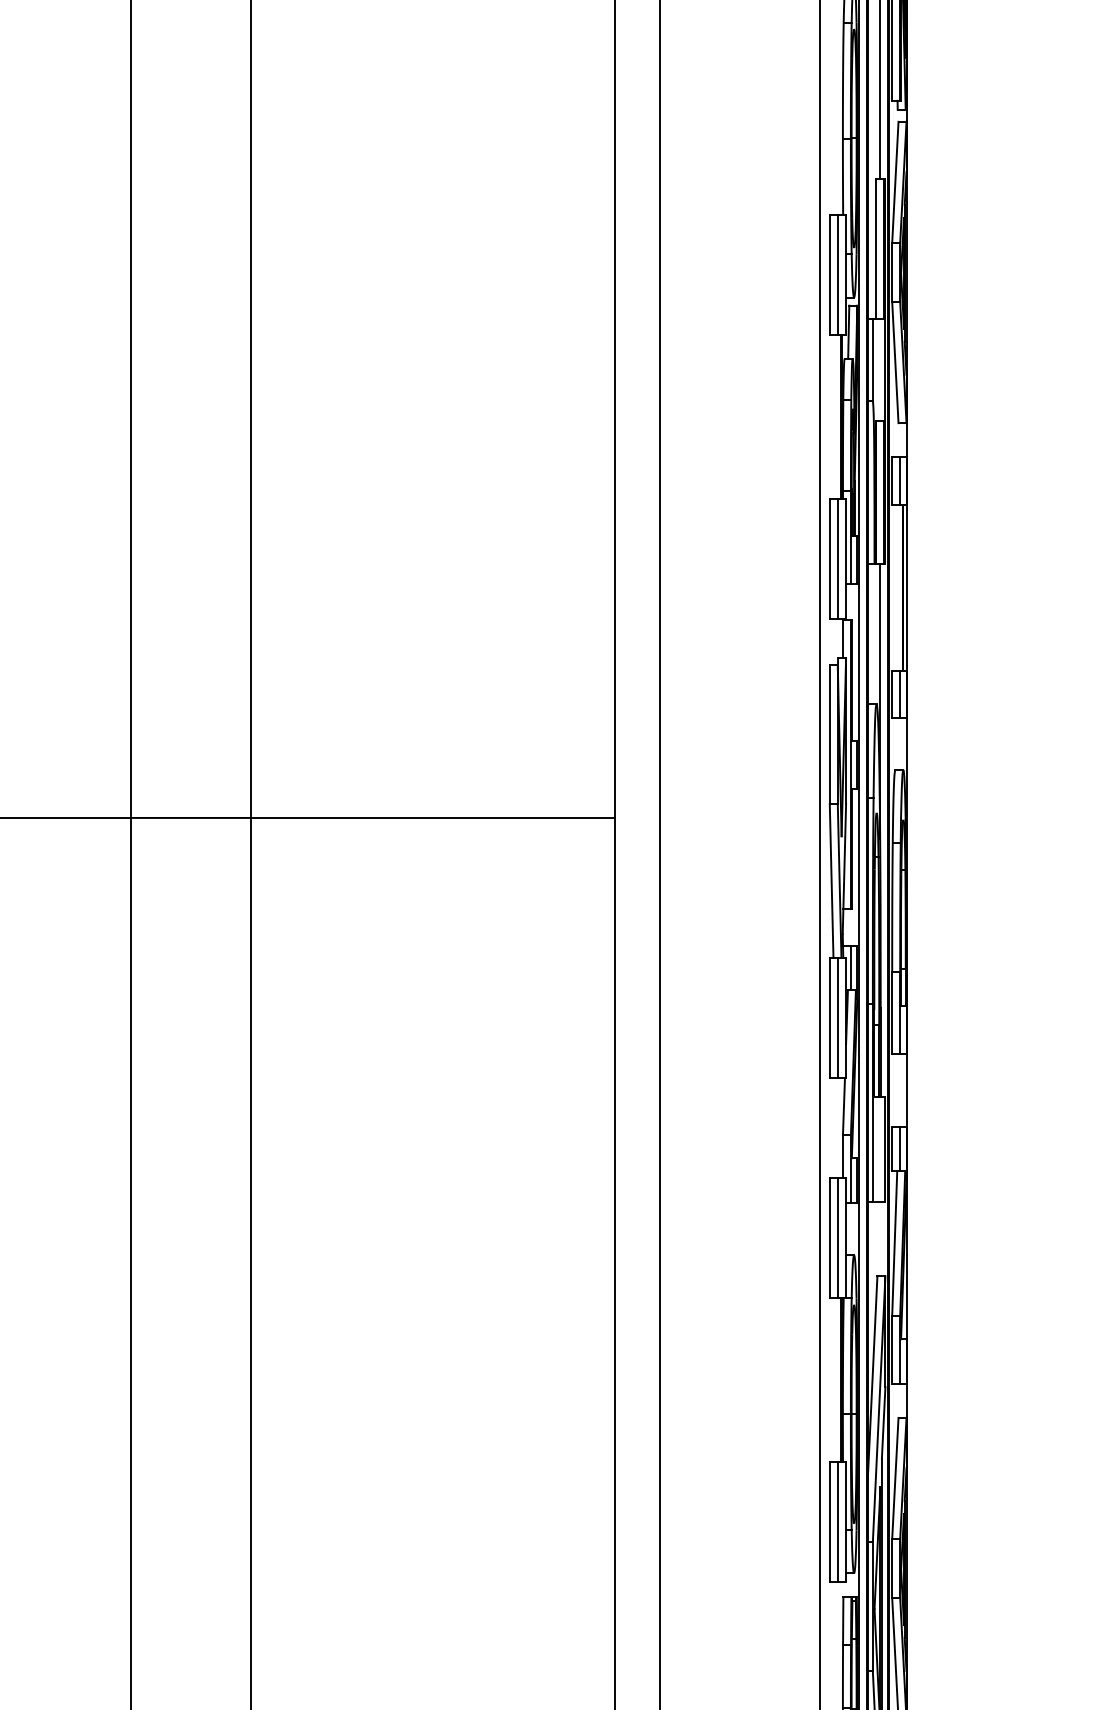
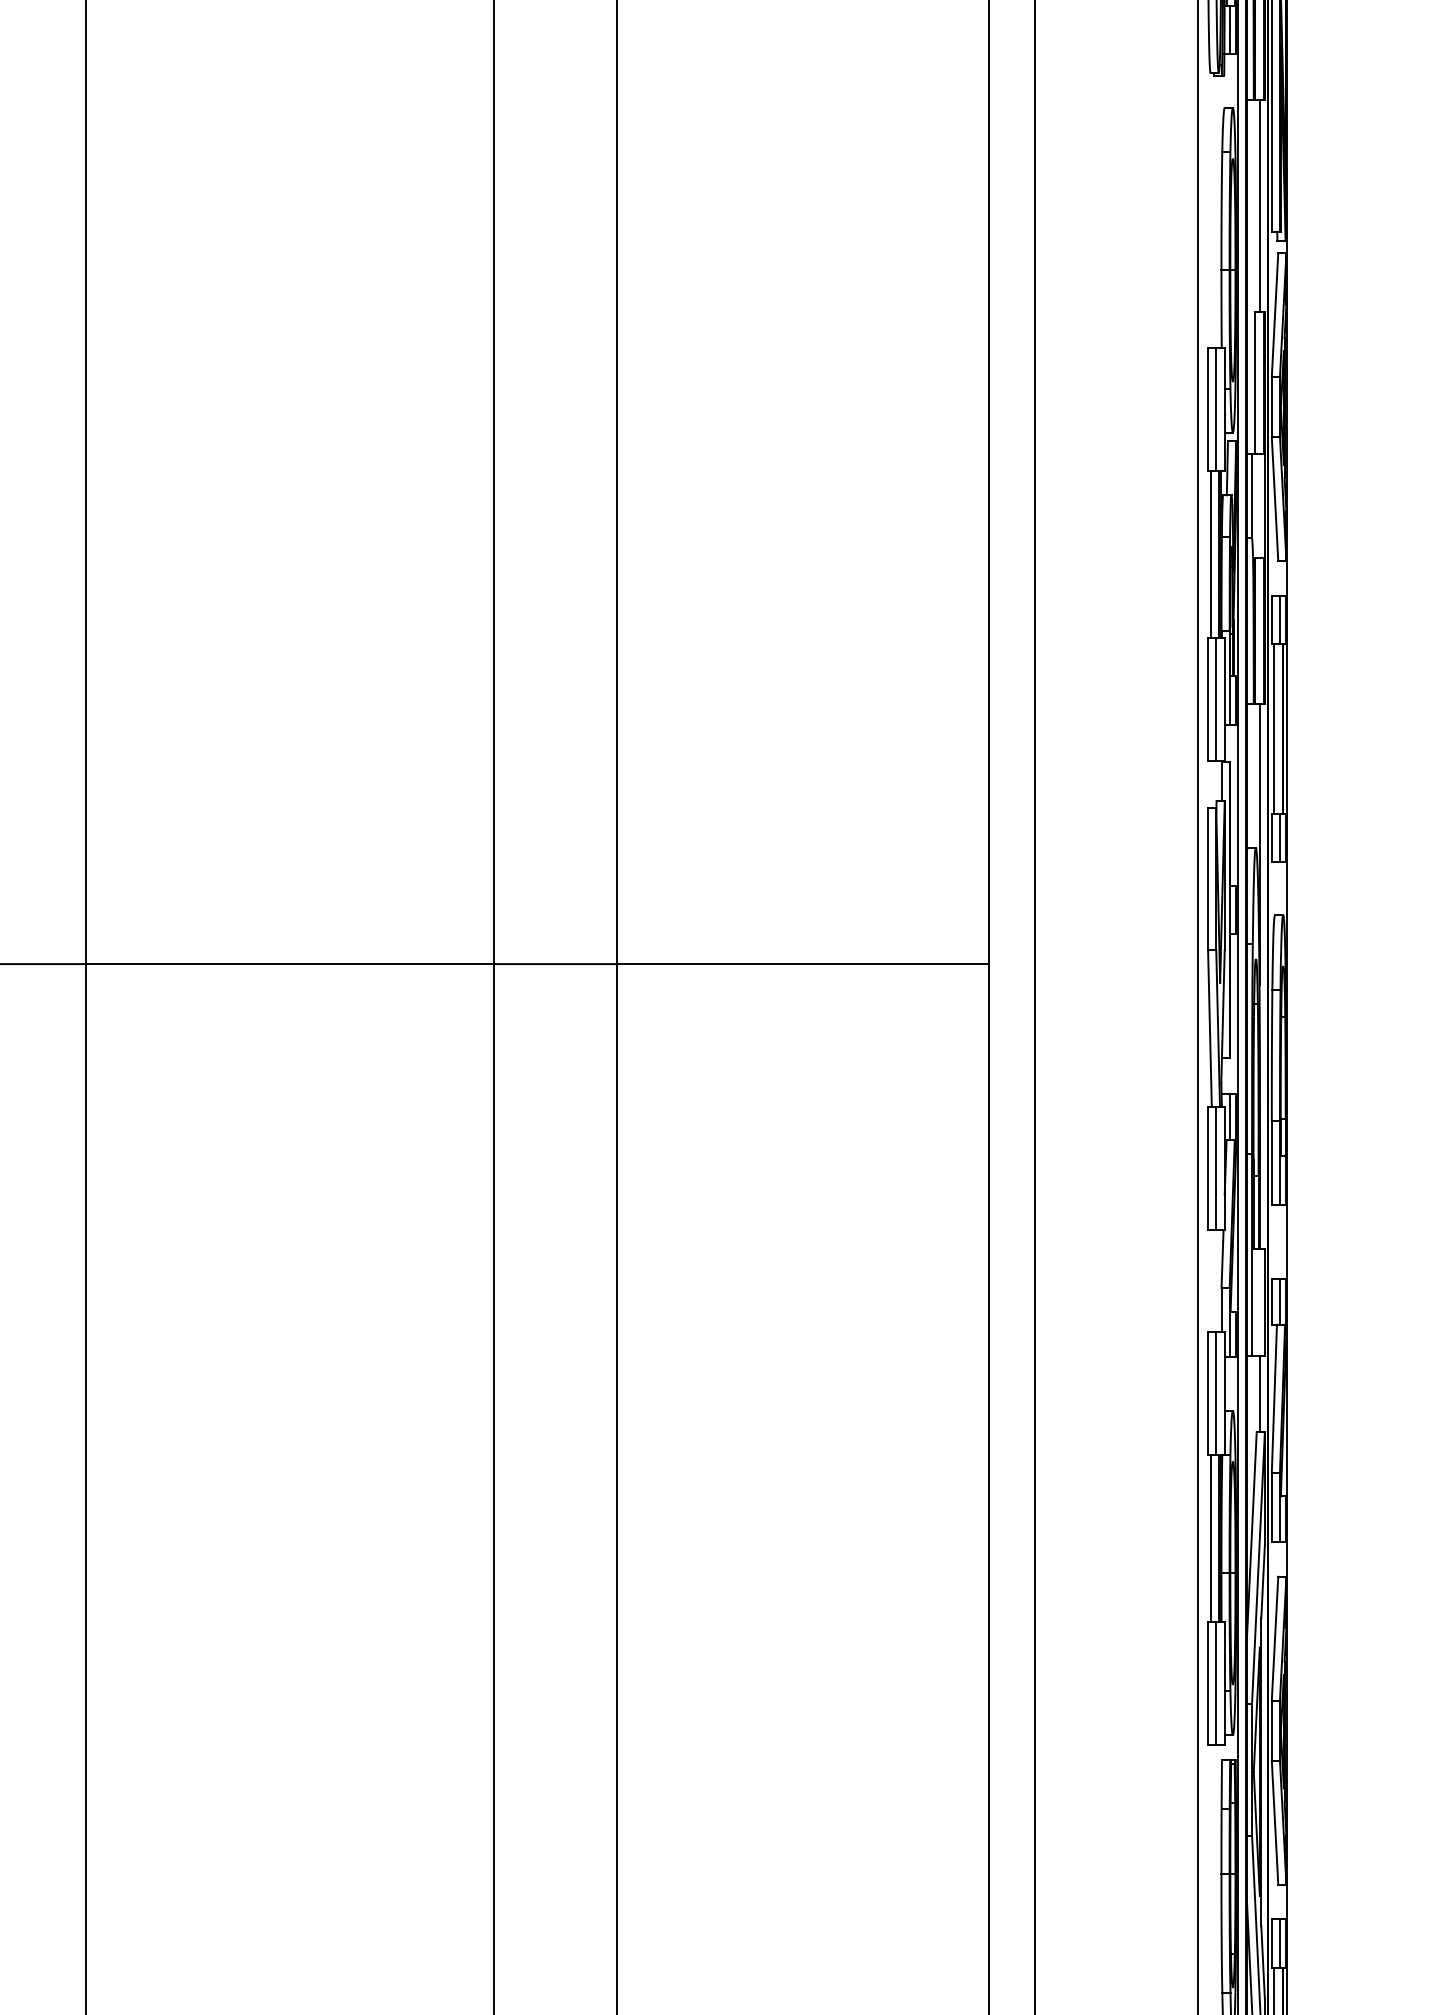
line: (833, 416) -> (1211, 554), added
line: (894, 587) -> (1274, 728), added
line: (880, 1238) -> (1259, 1393), added
line: (833, 1379) -> (1211, 1537), added

